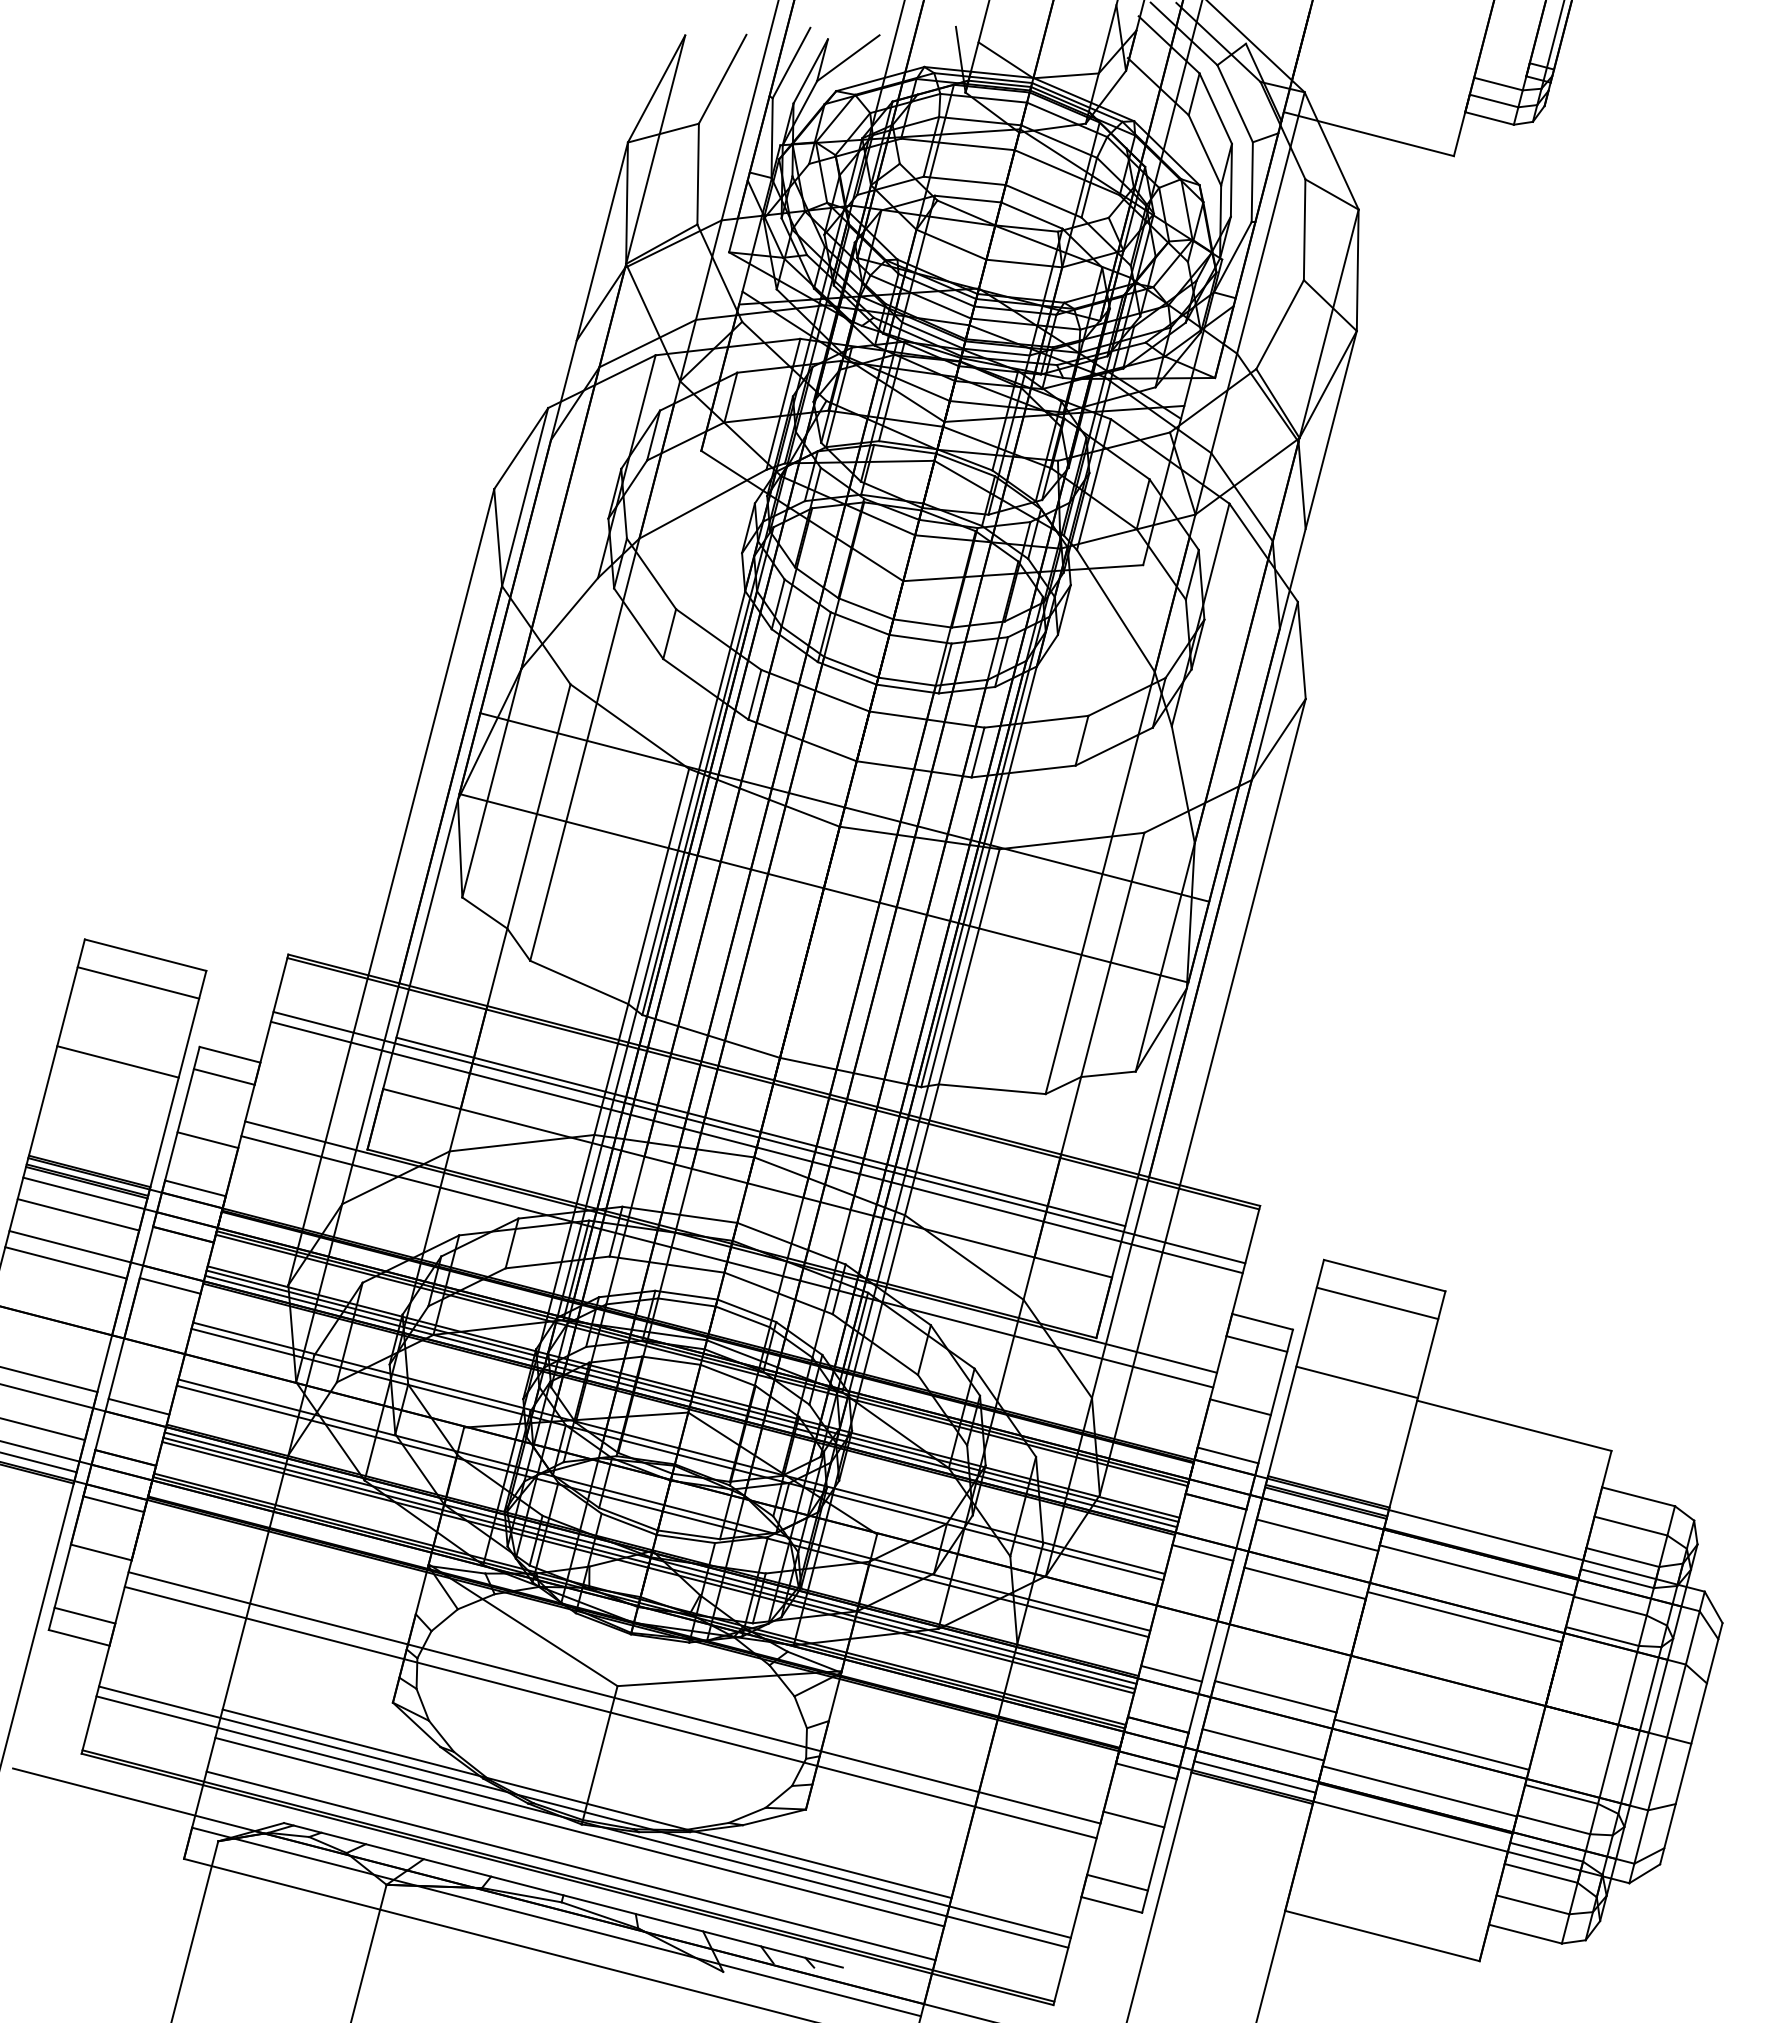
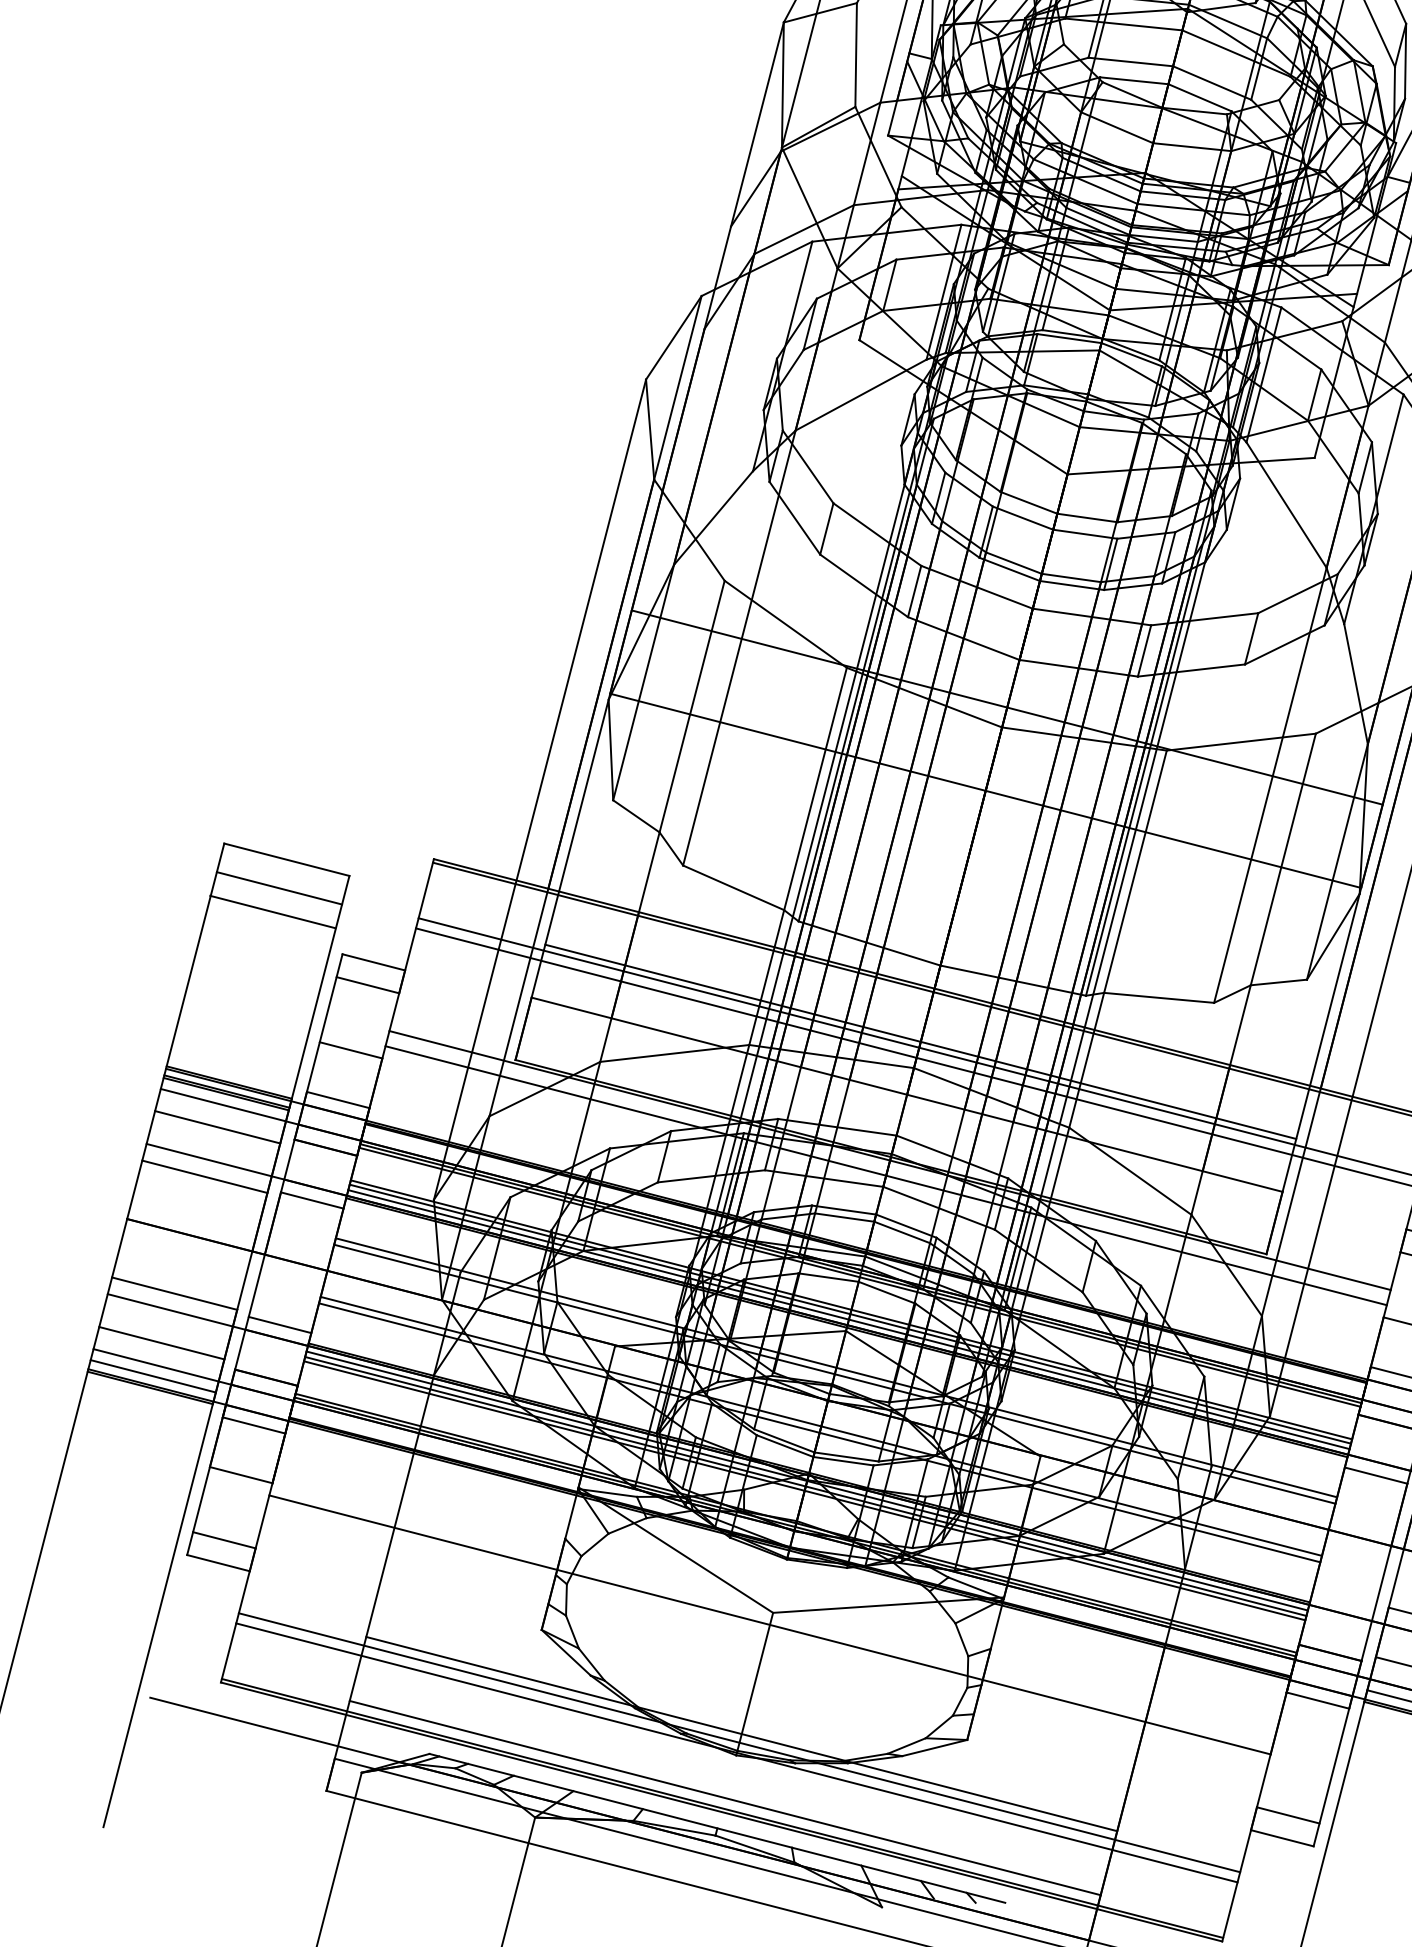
line: (117, 1061) -> (272, 911), moved
line: (1171, 1673) -> (1343, 1599), removed
line: (610, 1712) -> (765, 1640), removed
line: (1133, 1819) -> (1304, 1750), removed
line: (579, 1831) -> (733, 1762), removed

